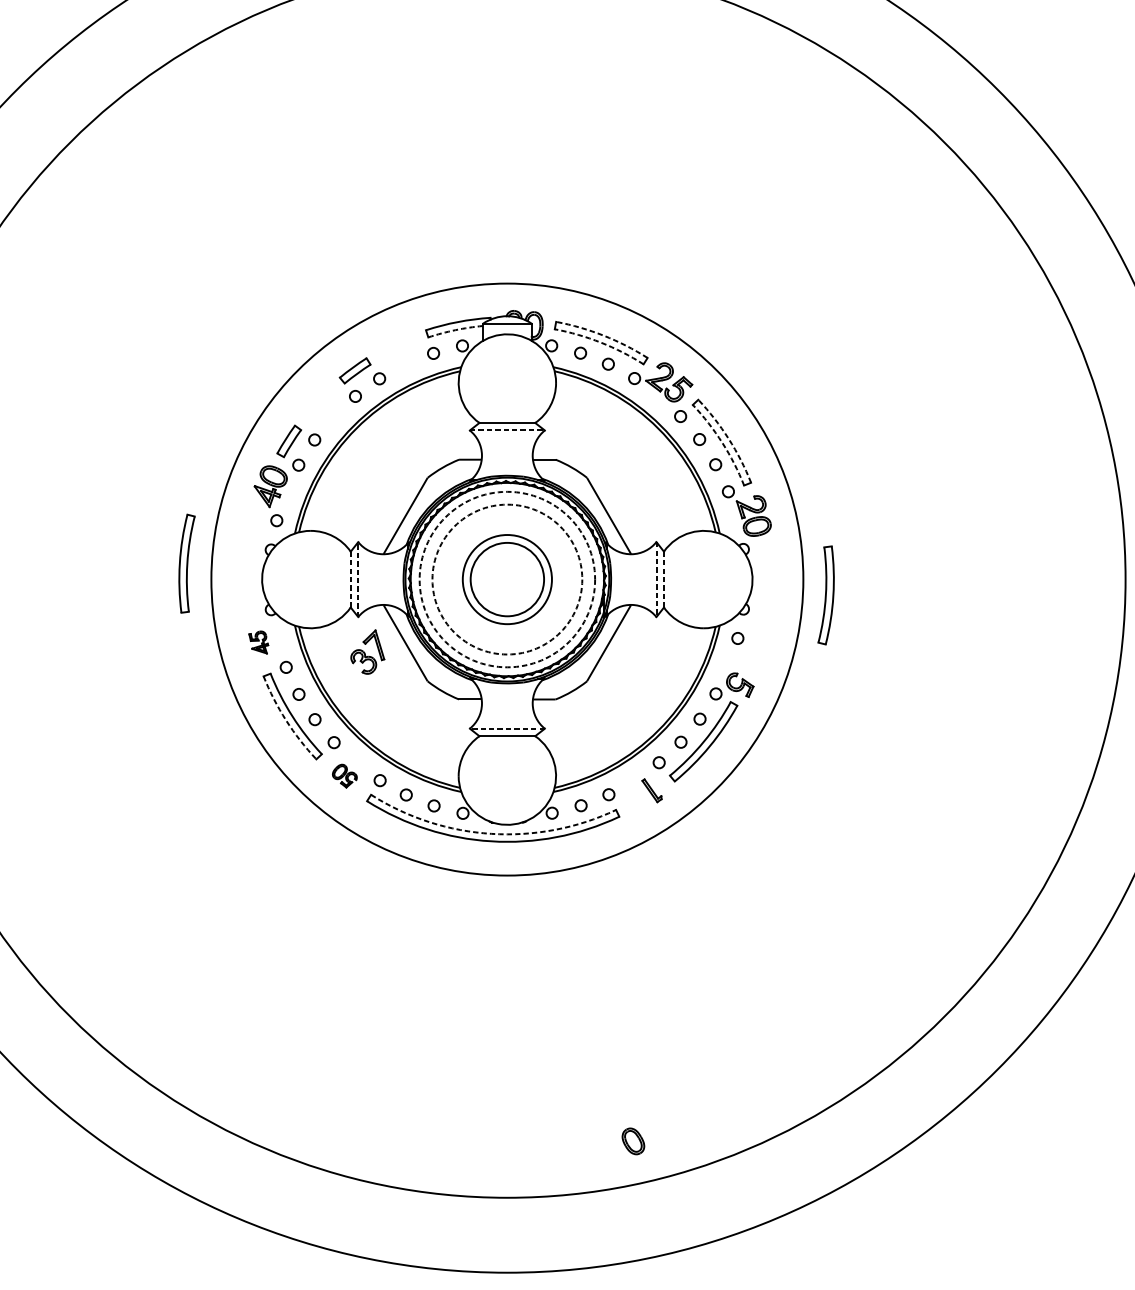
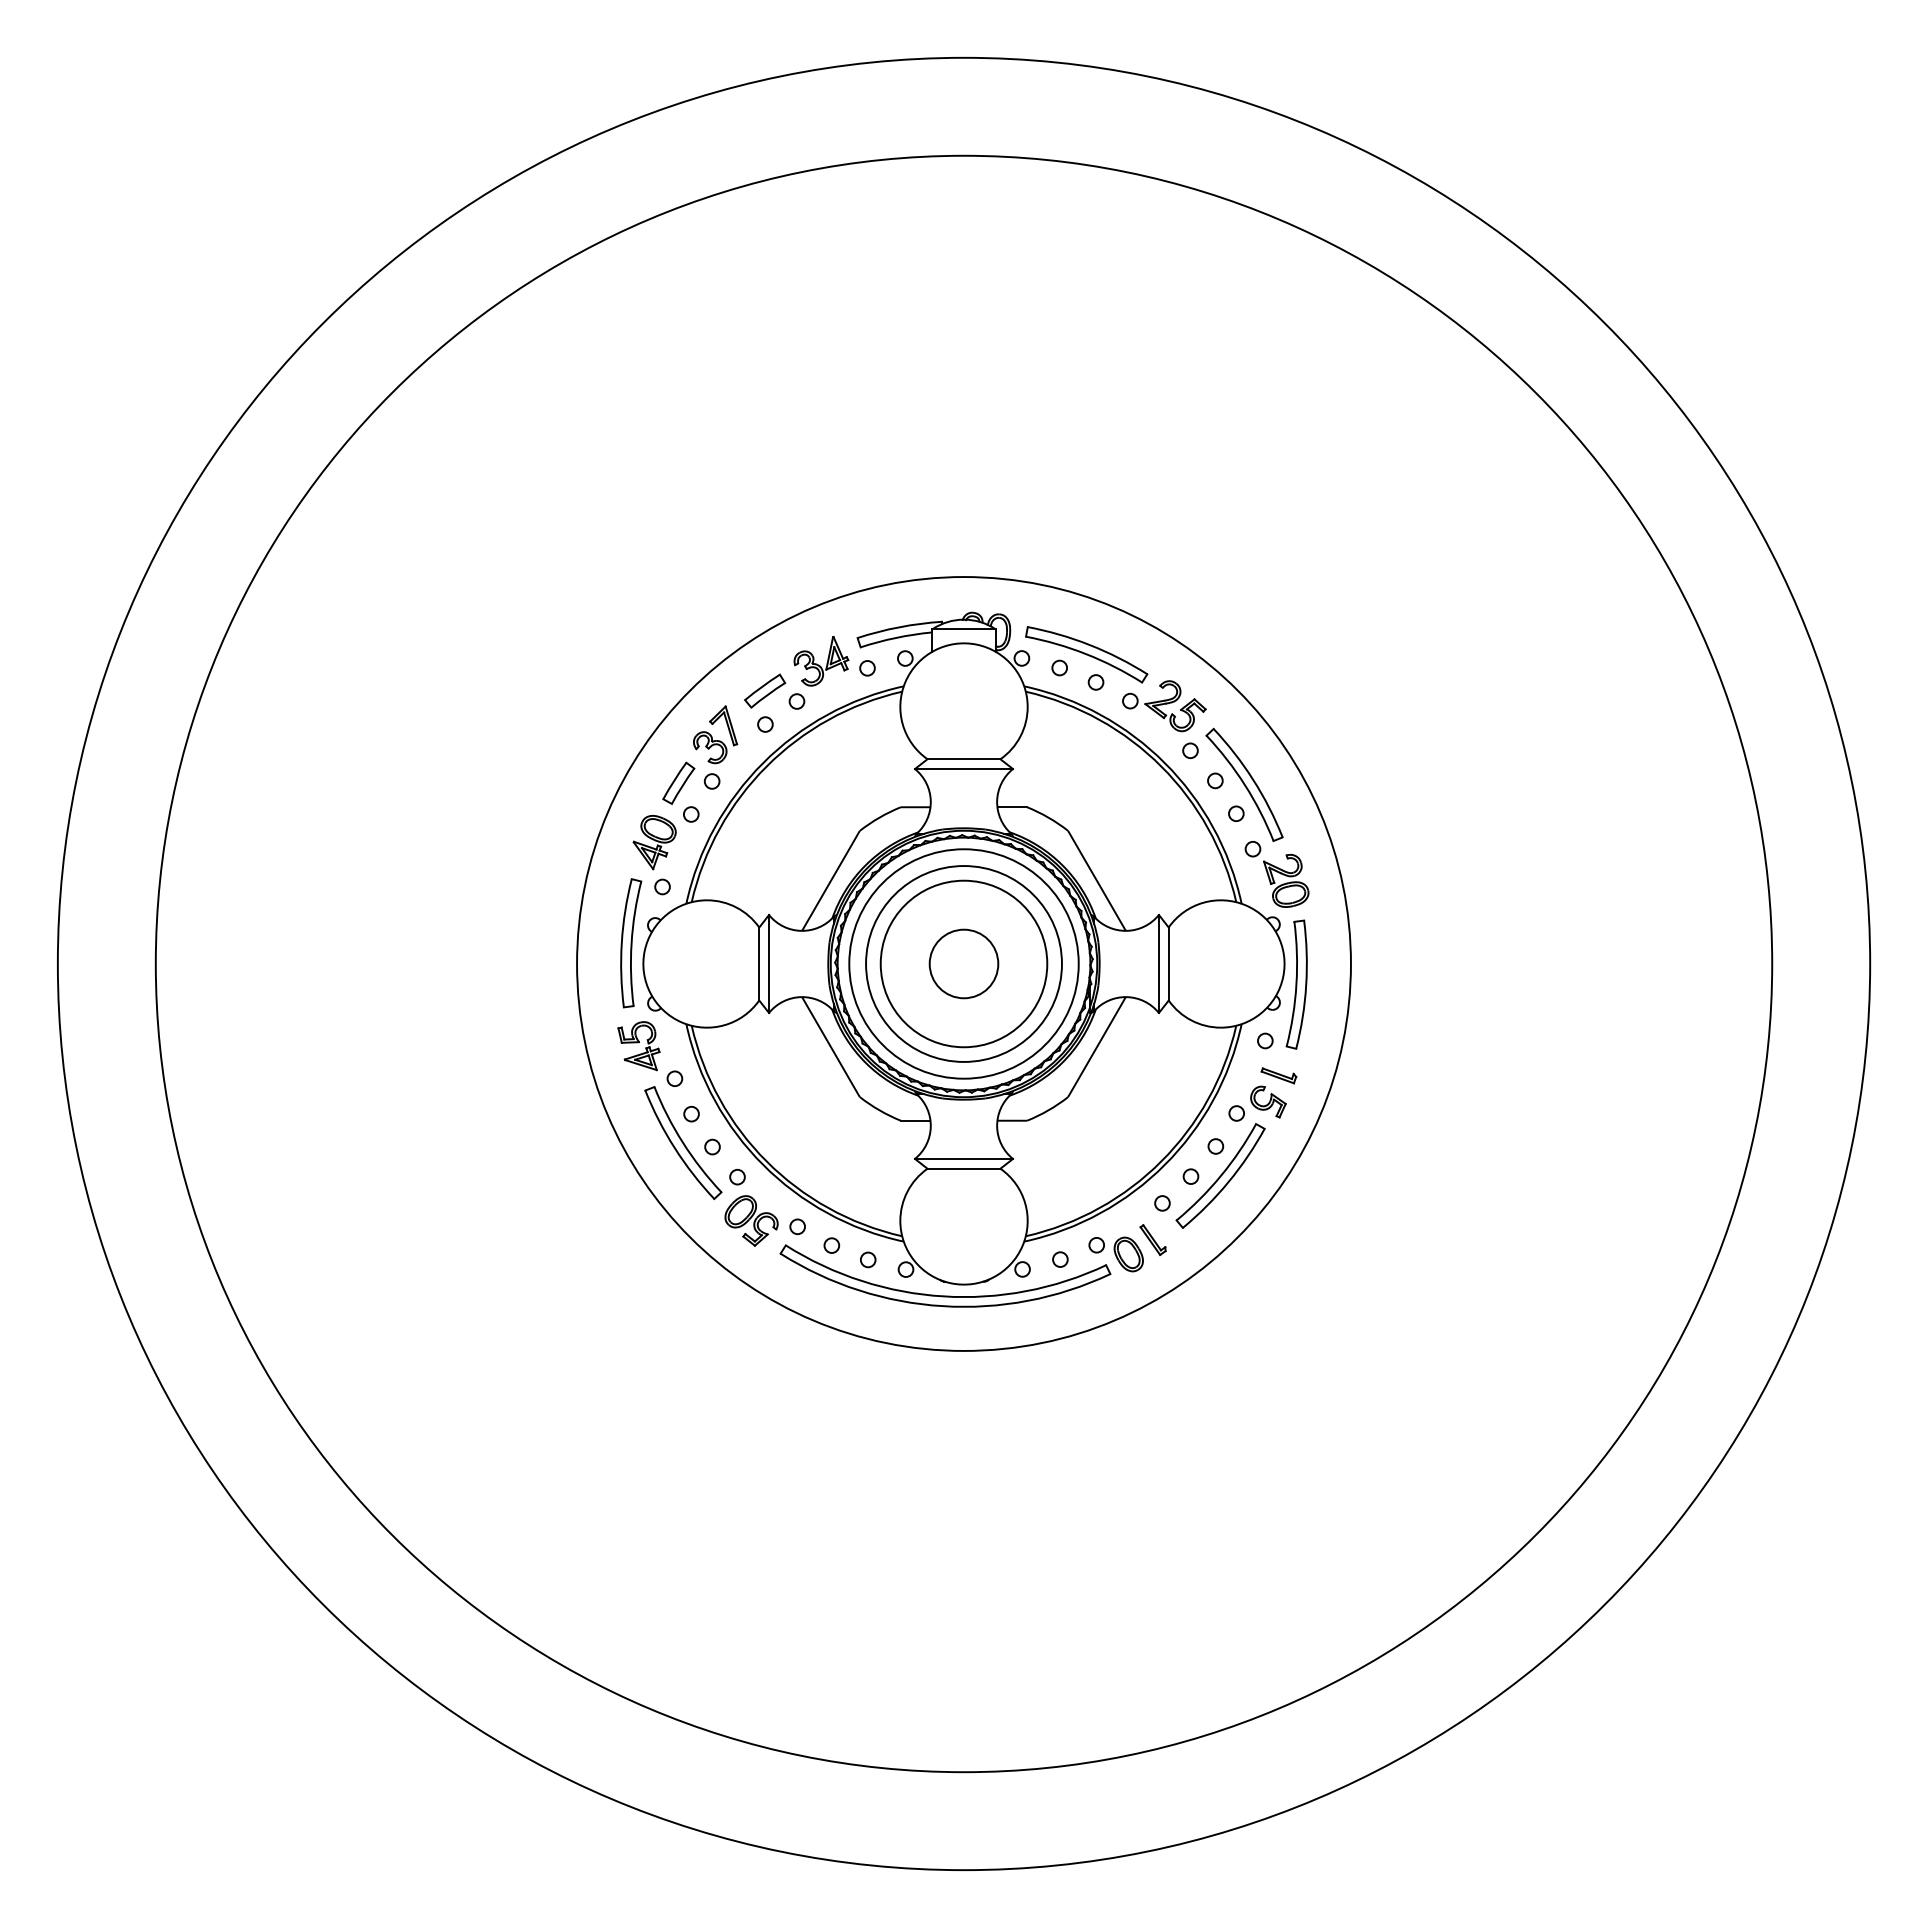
arc: (455, 329) -> (896, 637), dashed -> solid
arc: (603, 335) -> (1089, 645), dashed -> solid
arc: (601, 342) -> (1086, 654), dashed -> solid
part: (398, 348) -> (821, 661), added
line: (507, 430) -> (964, 769), dashed -> solid
arc: (728, 438) -> (1253, 779), dashed -> solid
arc: (722, 443) -> (1245, 785), dashed -> solid
part: (187, 563) -> (631, 943), moved
line: (350, 579) -> (759, 963), dashed -> solid
line: (358, 579) -> (769, 963), dashed -> solid
circle: (506, 579) -> (963, 963), dashed -> solid
circle: (506, 579) -> (963, 963), dashed -> solid
circle: (506, 579) -> (963, 963), size x0.71
circle: (506, 579) -> (963, 963), size x1.43
line: (656, 579) -> (1158, 963), dashed -> solid
line: (663, 579) -> (1168, 964), dashed -> solid
part: (825, 595) -> (1296, 984), moved
part: (258, 642) -> (638, 1046), size x1.67
part: (367, 651) -> (715, 734), moved
part: (747, 664) -> (1278, 1075), added
arc: (285, 720) -> (674, 1148), dashed -> solid
line: (507, 728) -> (964, 1158), dashed -> solid
part: (344, 775) -> (751, 1220), size x1.67
arc: (491, 833) -> (943, 1296), dashed -> solid
part: (633, 1141) -> (1128, 1254), moved

